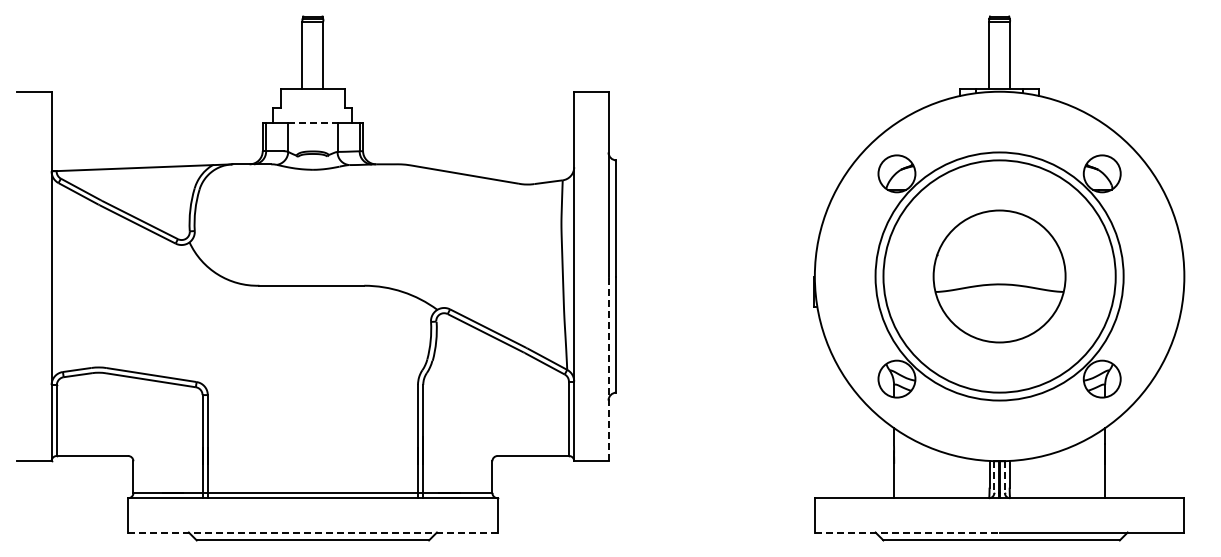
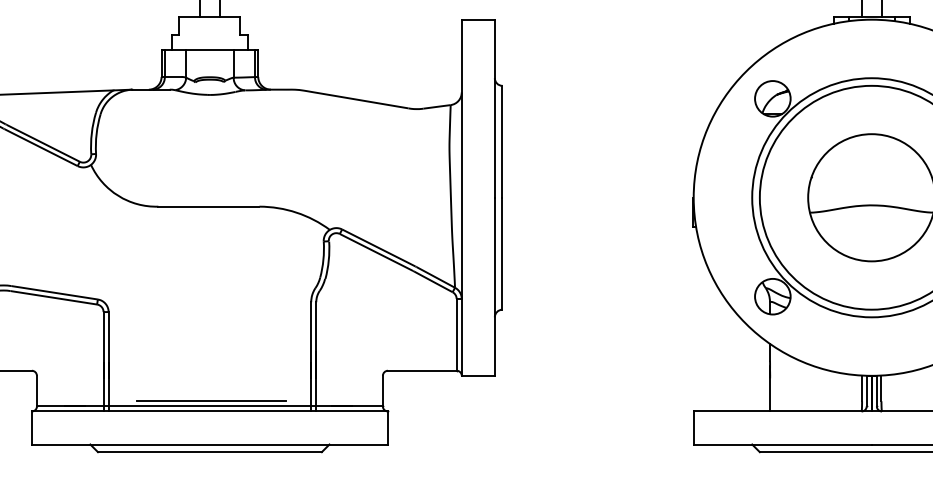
line: (312, 123) -> (209, 50), dashed -> solid
line: (608, 368) -> (494, 286), dashed -> solid
line: (994, 477) -> (866, 391), dashed -> solid
line: (1004, 477) -> (876, 391), dashed -> solid
line: (314, 487) -> (211, 401), added
line: (312, 532) -> (209, 444), dashed -> solid
line: (907, 532) -> (782, 444), dashed -> solid

